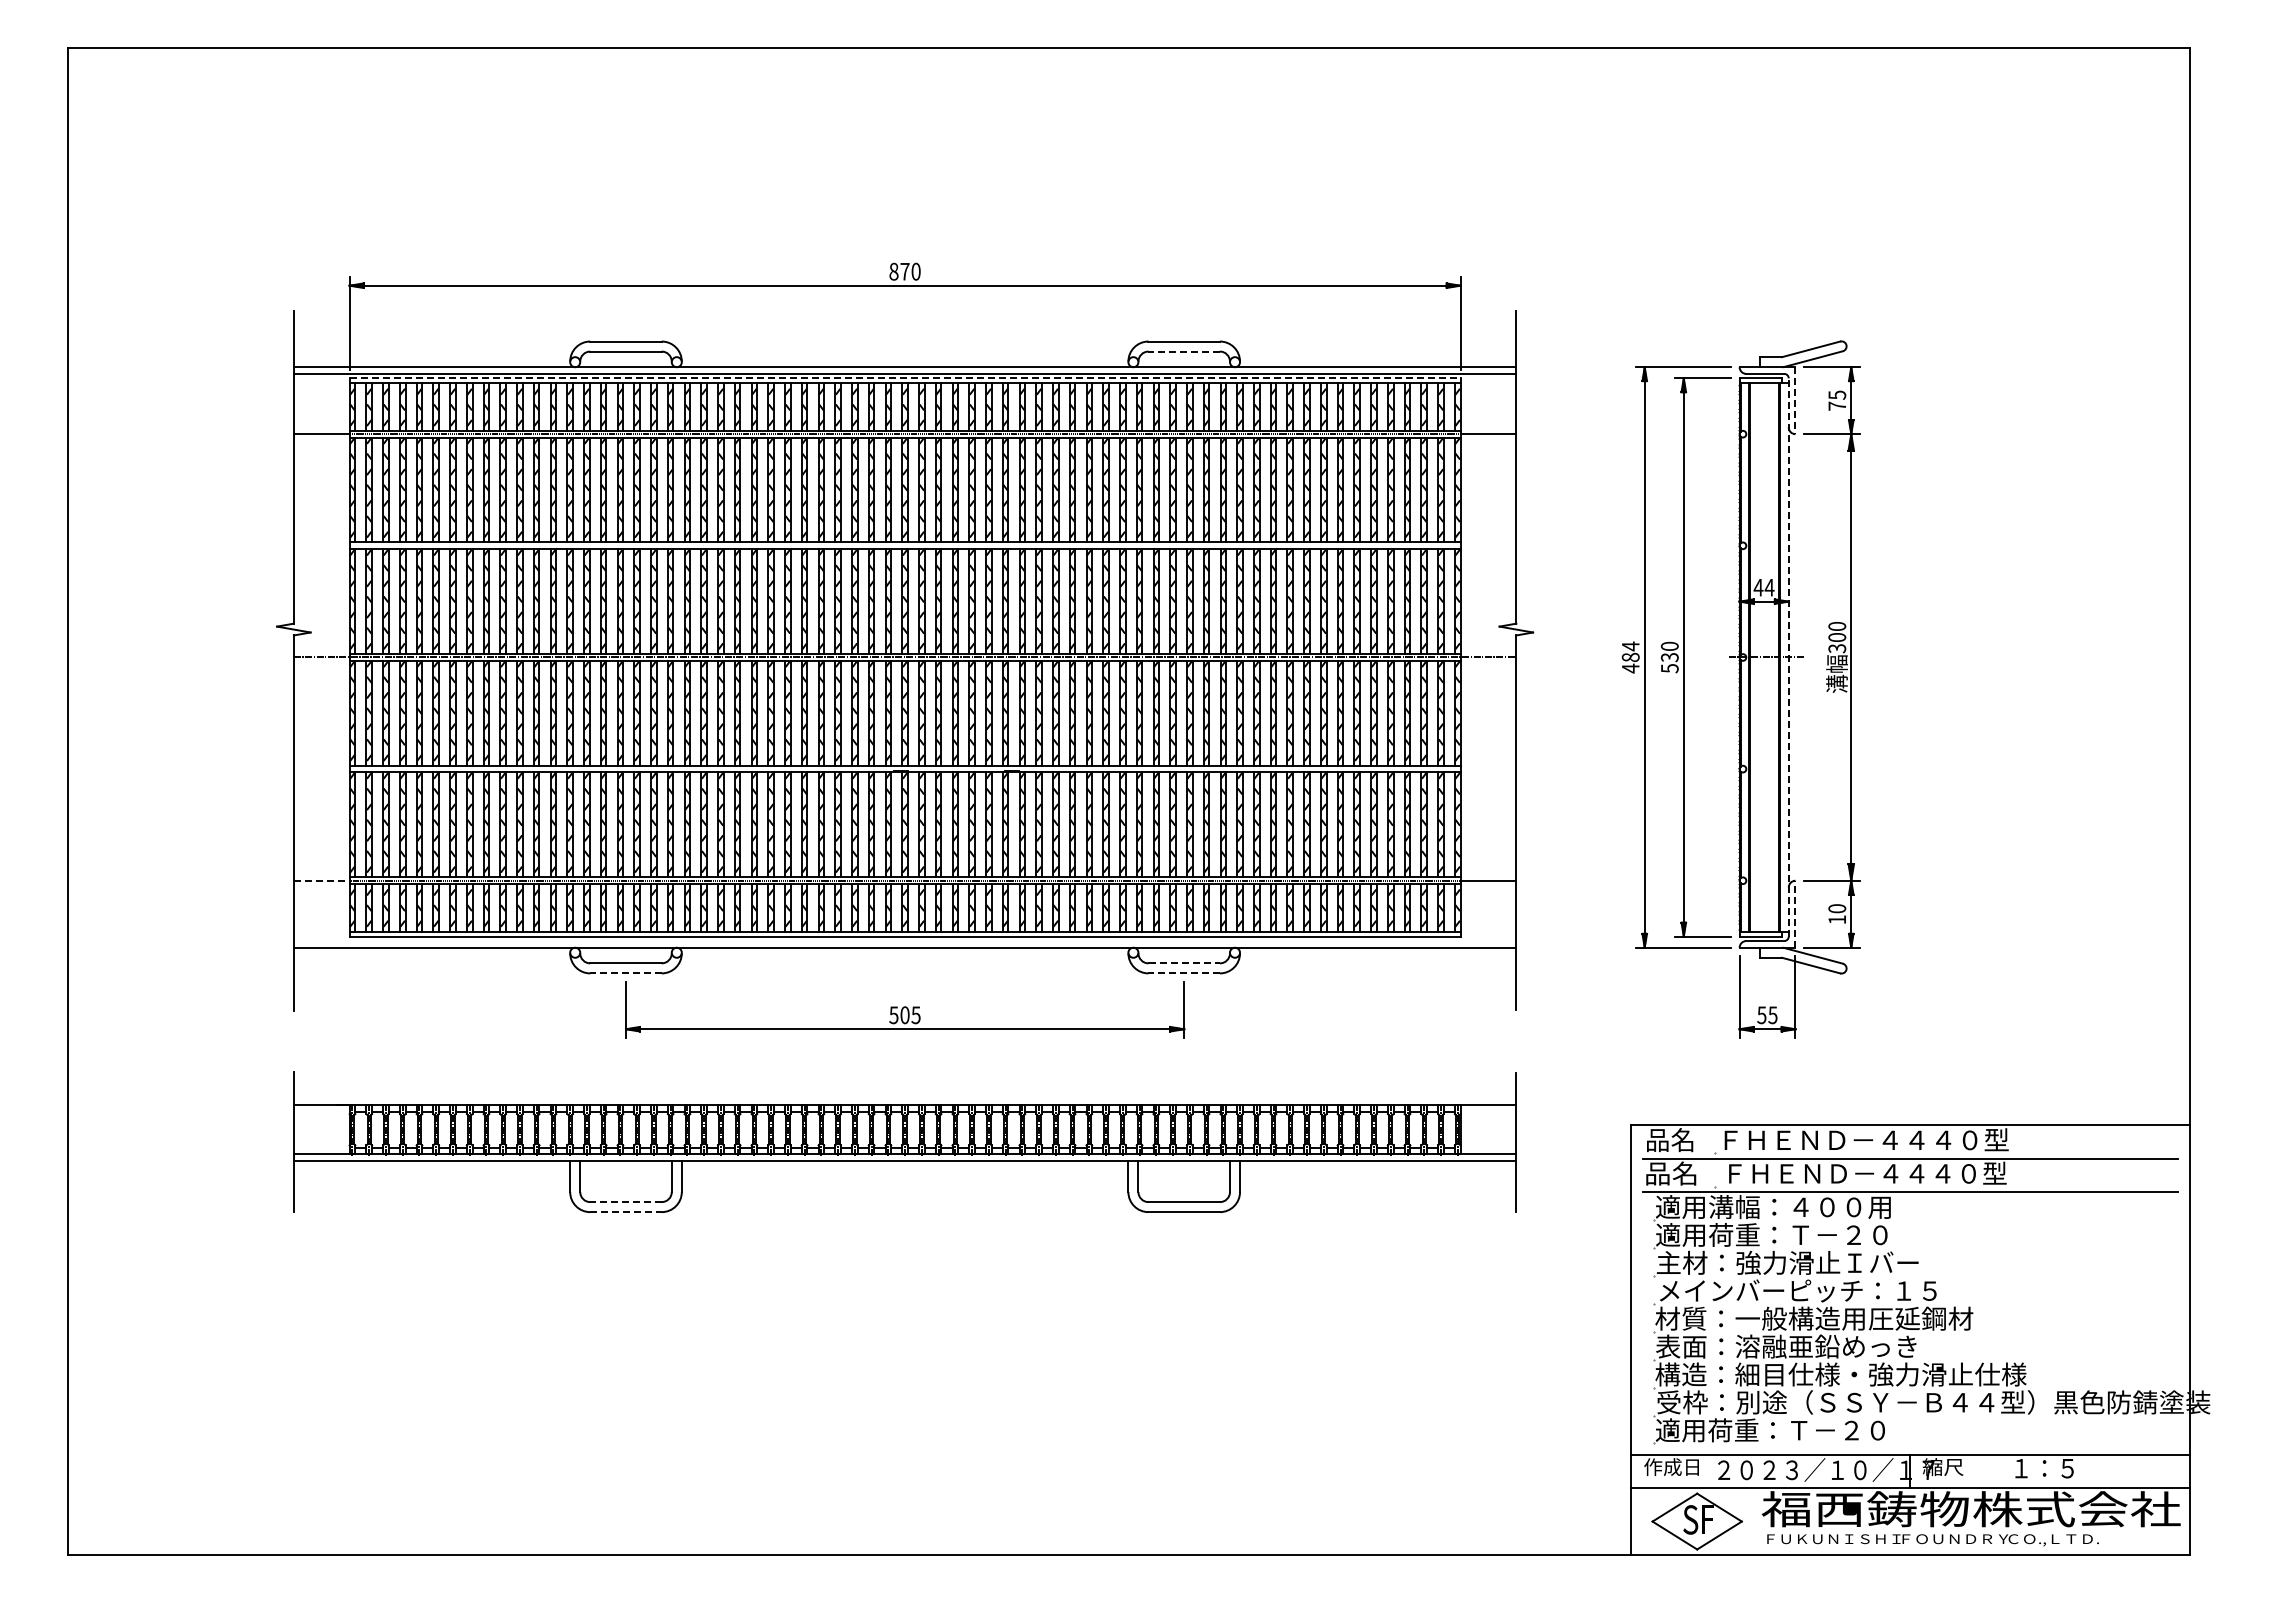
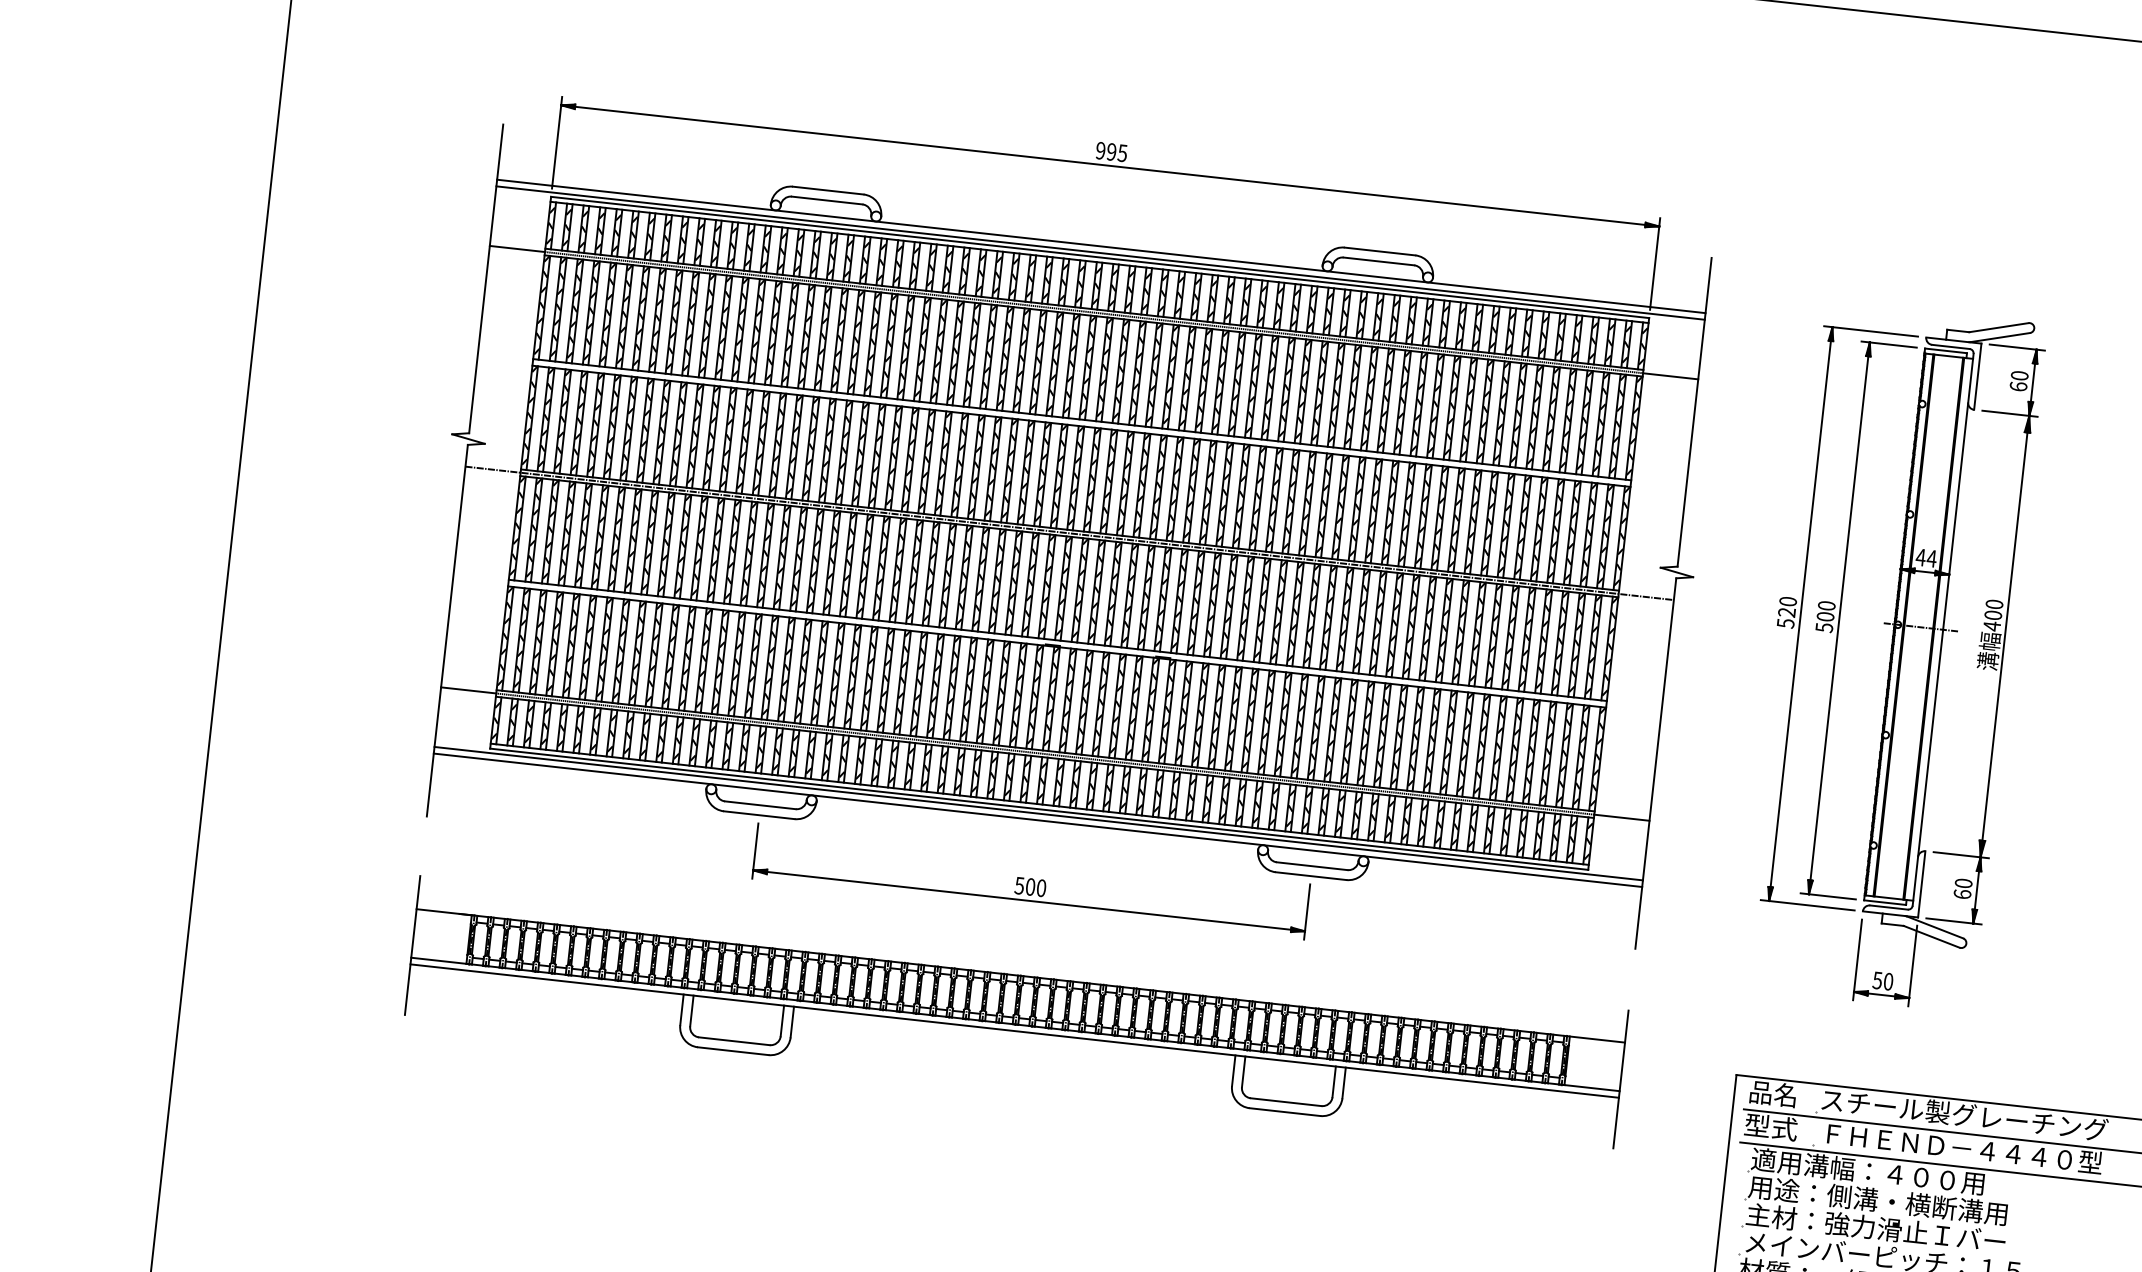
text: (904, 271) -> (1111, 151), 870 -> 995
line: (1184, 351) -> (1379, 261), dashed -> solid
line: (905, 378) -> (1100, 257), dashed -> solid
text: (1837, 400) -> (2019, 381), 75 -> 60
line: (1795, 401) -> (1977, 377), dashed -> solid
text: (1837, 648) -> (1992, 626), 300 -> 400
line: (1788, 656) -> (1943, 628), dashed -> solid
text: (1630, 657) -> (1786, 612), 484 -> 520
text: (1669, 657) -> (1825, 616), 530 -> 500
line: (321, 880) -> (468, 690), dashed -> solid
line: (1795, 913) -> (1921, 883), dashed -> solid
text: (1837, 919) -> (1962, 894), 10 -> 60
line: (904, 941) -> (1038, 814), added
line: (1184, 963) -> (1312, 866), dashed -> solid
line: (626, 973) -> (759, 815), dashed -> solid
line: (1184, 973) -> (1311, 876), dashed -> solid
text: (915, 1015) -> (1040, 888), 505 -> 500
text: (1772, 1015) -> (1888, 981), 55 -> 50
text: (1863, 1139) -> (1964, 1114), ＦＨＥＮＤ－４４４０型 -> スチール製グレーチング
text: (1671, 1173) -> (1770, 1127), 品名 -> 型式
line: (626, 1202) -> (734, 1041), dashed -> solid
line: (626, 1212) -> (733, 1051), dashed -> solid
text: (1786, 1234) -> (1877, 1199), 適用荷重：Ｔ－２０ -> 用途：側溝・横断溝用

